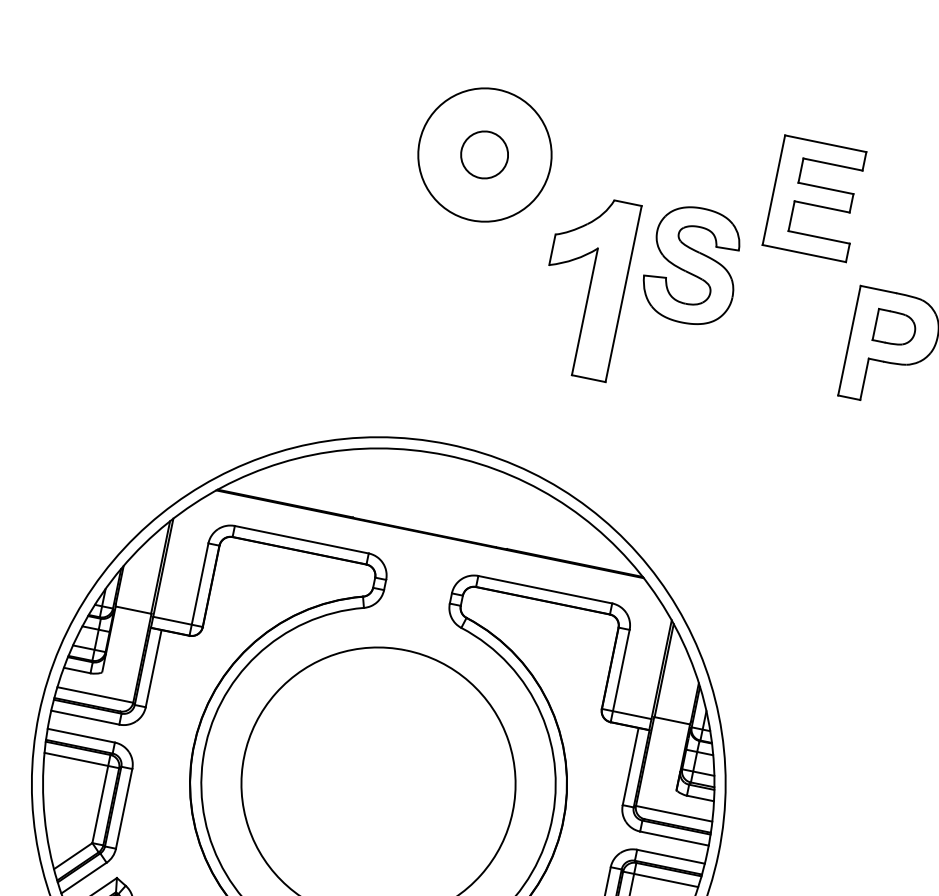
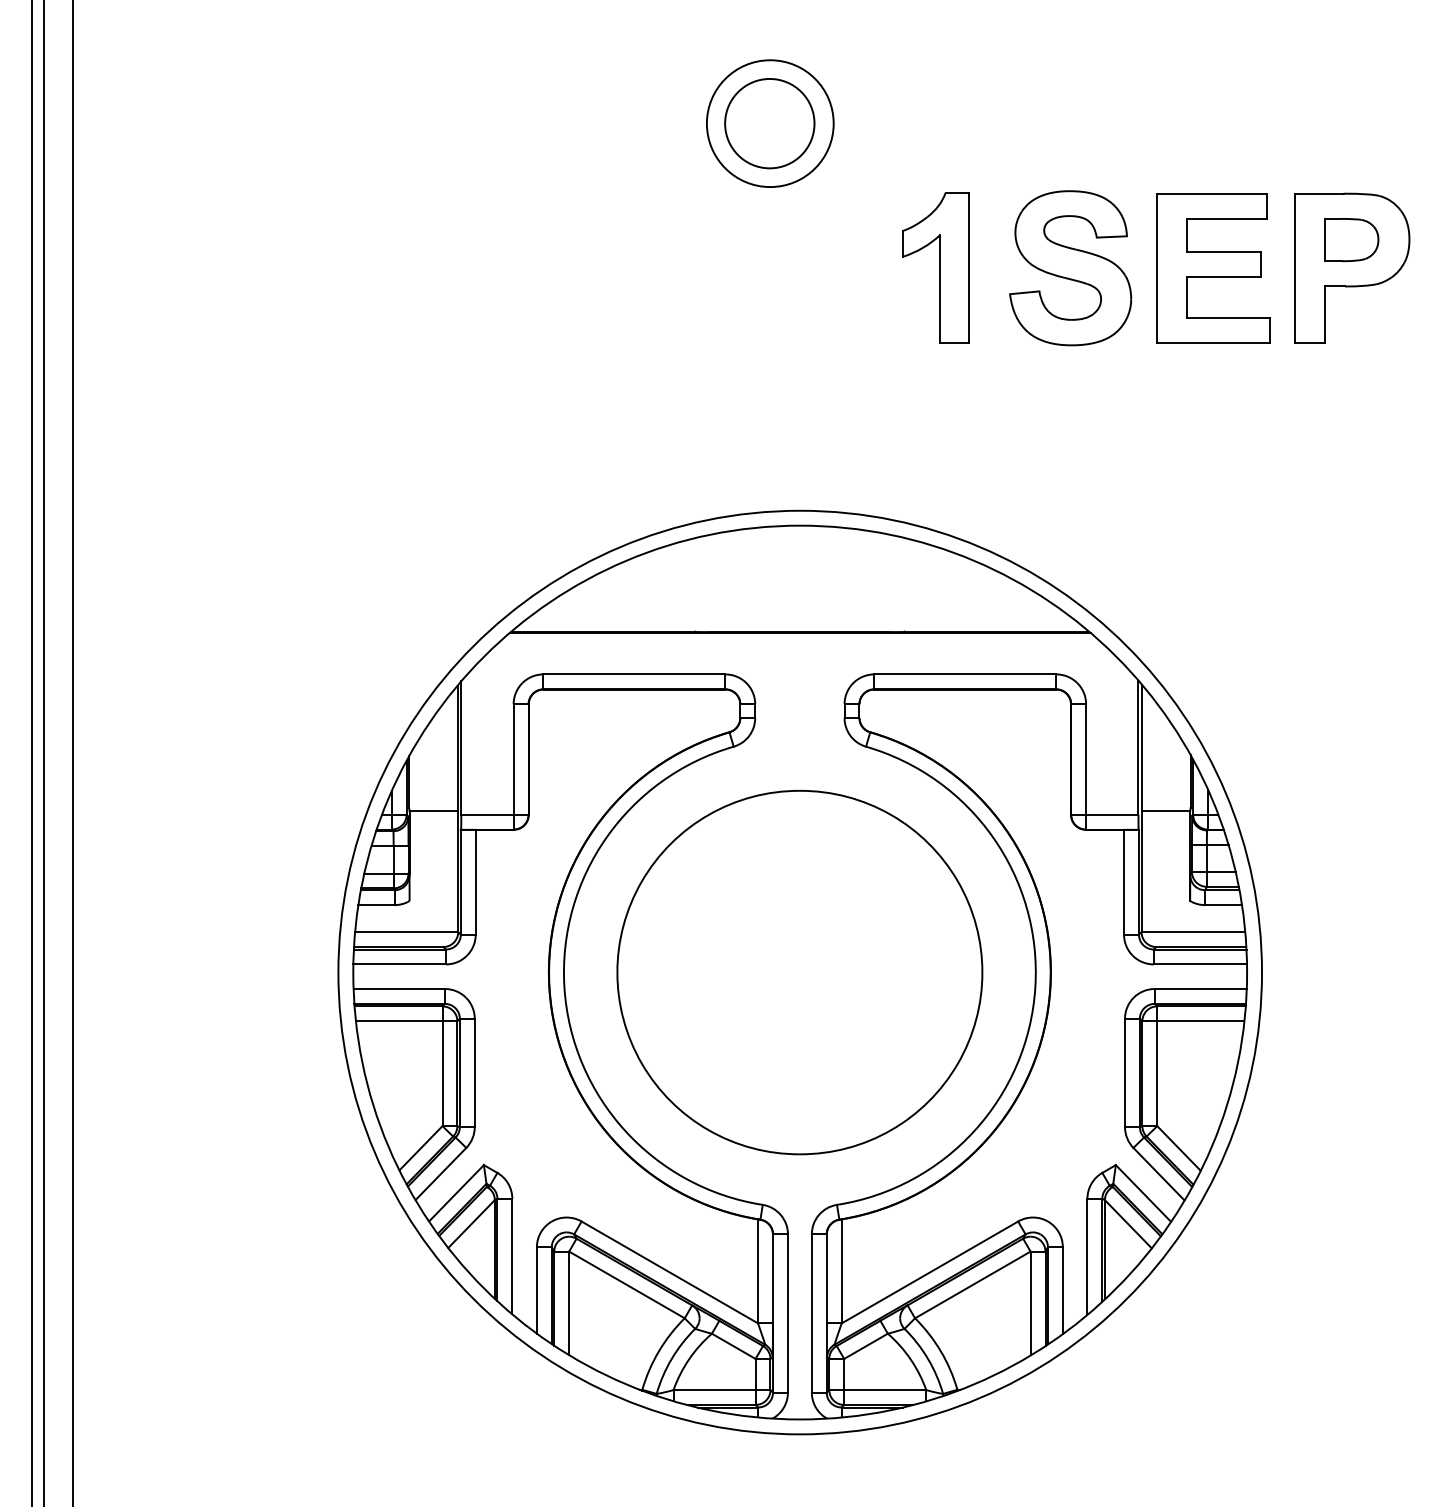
circle: (484, 154) -> (769, 123), size x0.71
circle: (484, 154) -> (769, 123), size x1.43
part: (815, 199) -> (1213, 268), moved
part: (692, 265) -> (1070, 268), moved
part: (584, 285) -> (935, 267), size x0.62

